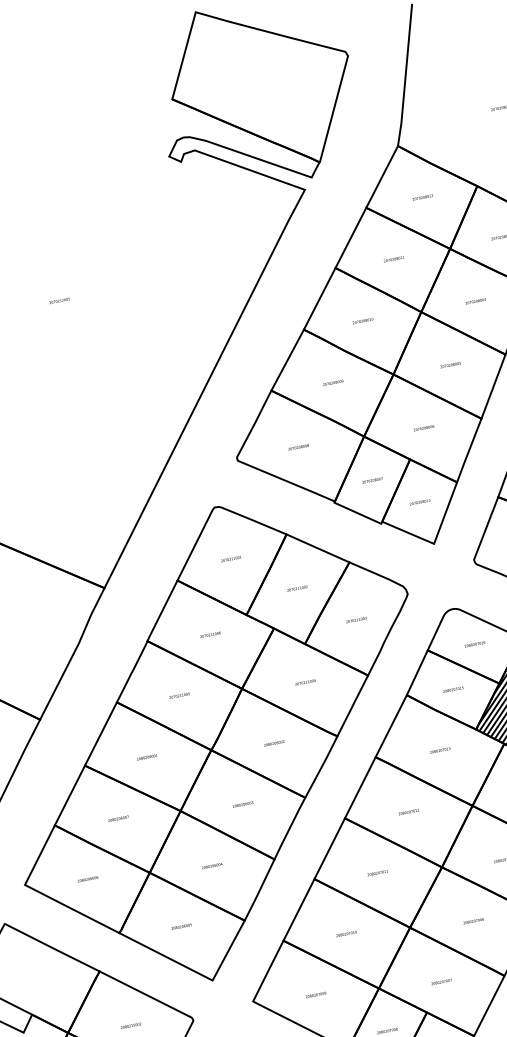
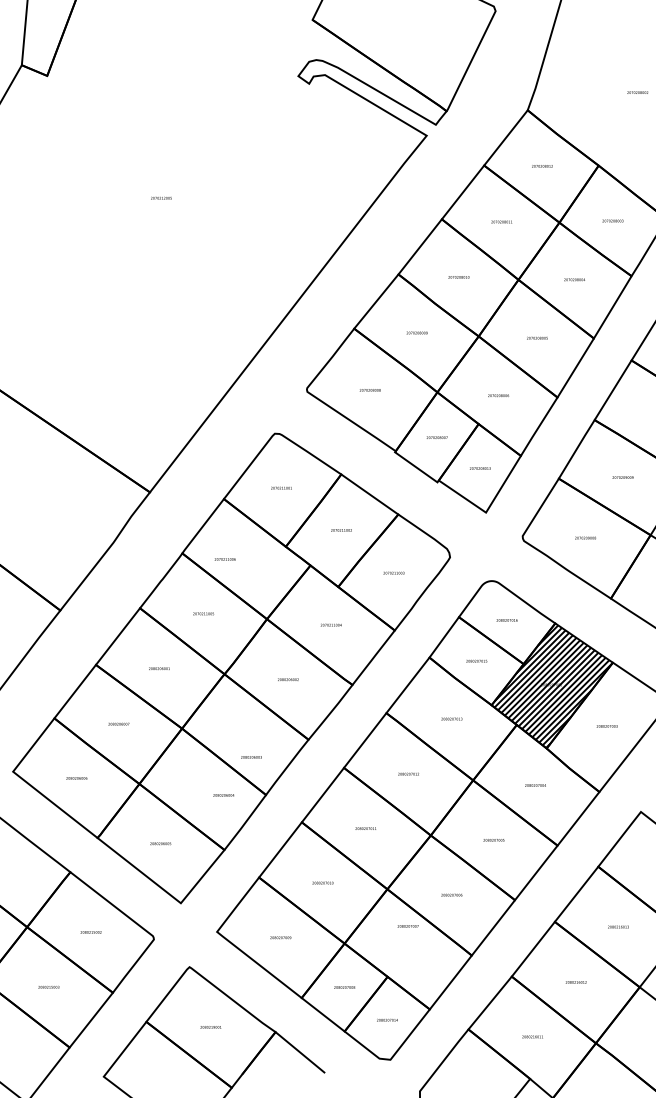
text: (209, 635) -> (224, 559), moved
text: (243, 804) -> (251, 757), moved
text: (211, 866) -> (223, 795), moved
text: (441, 982) -> (407, 926), moved

